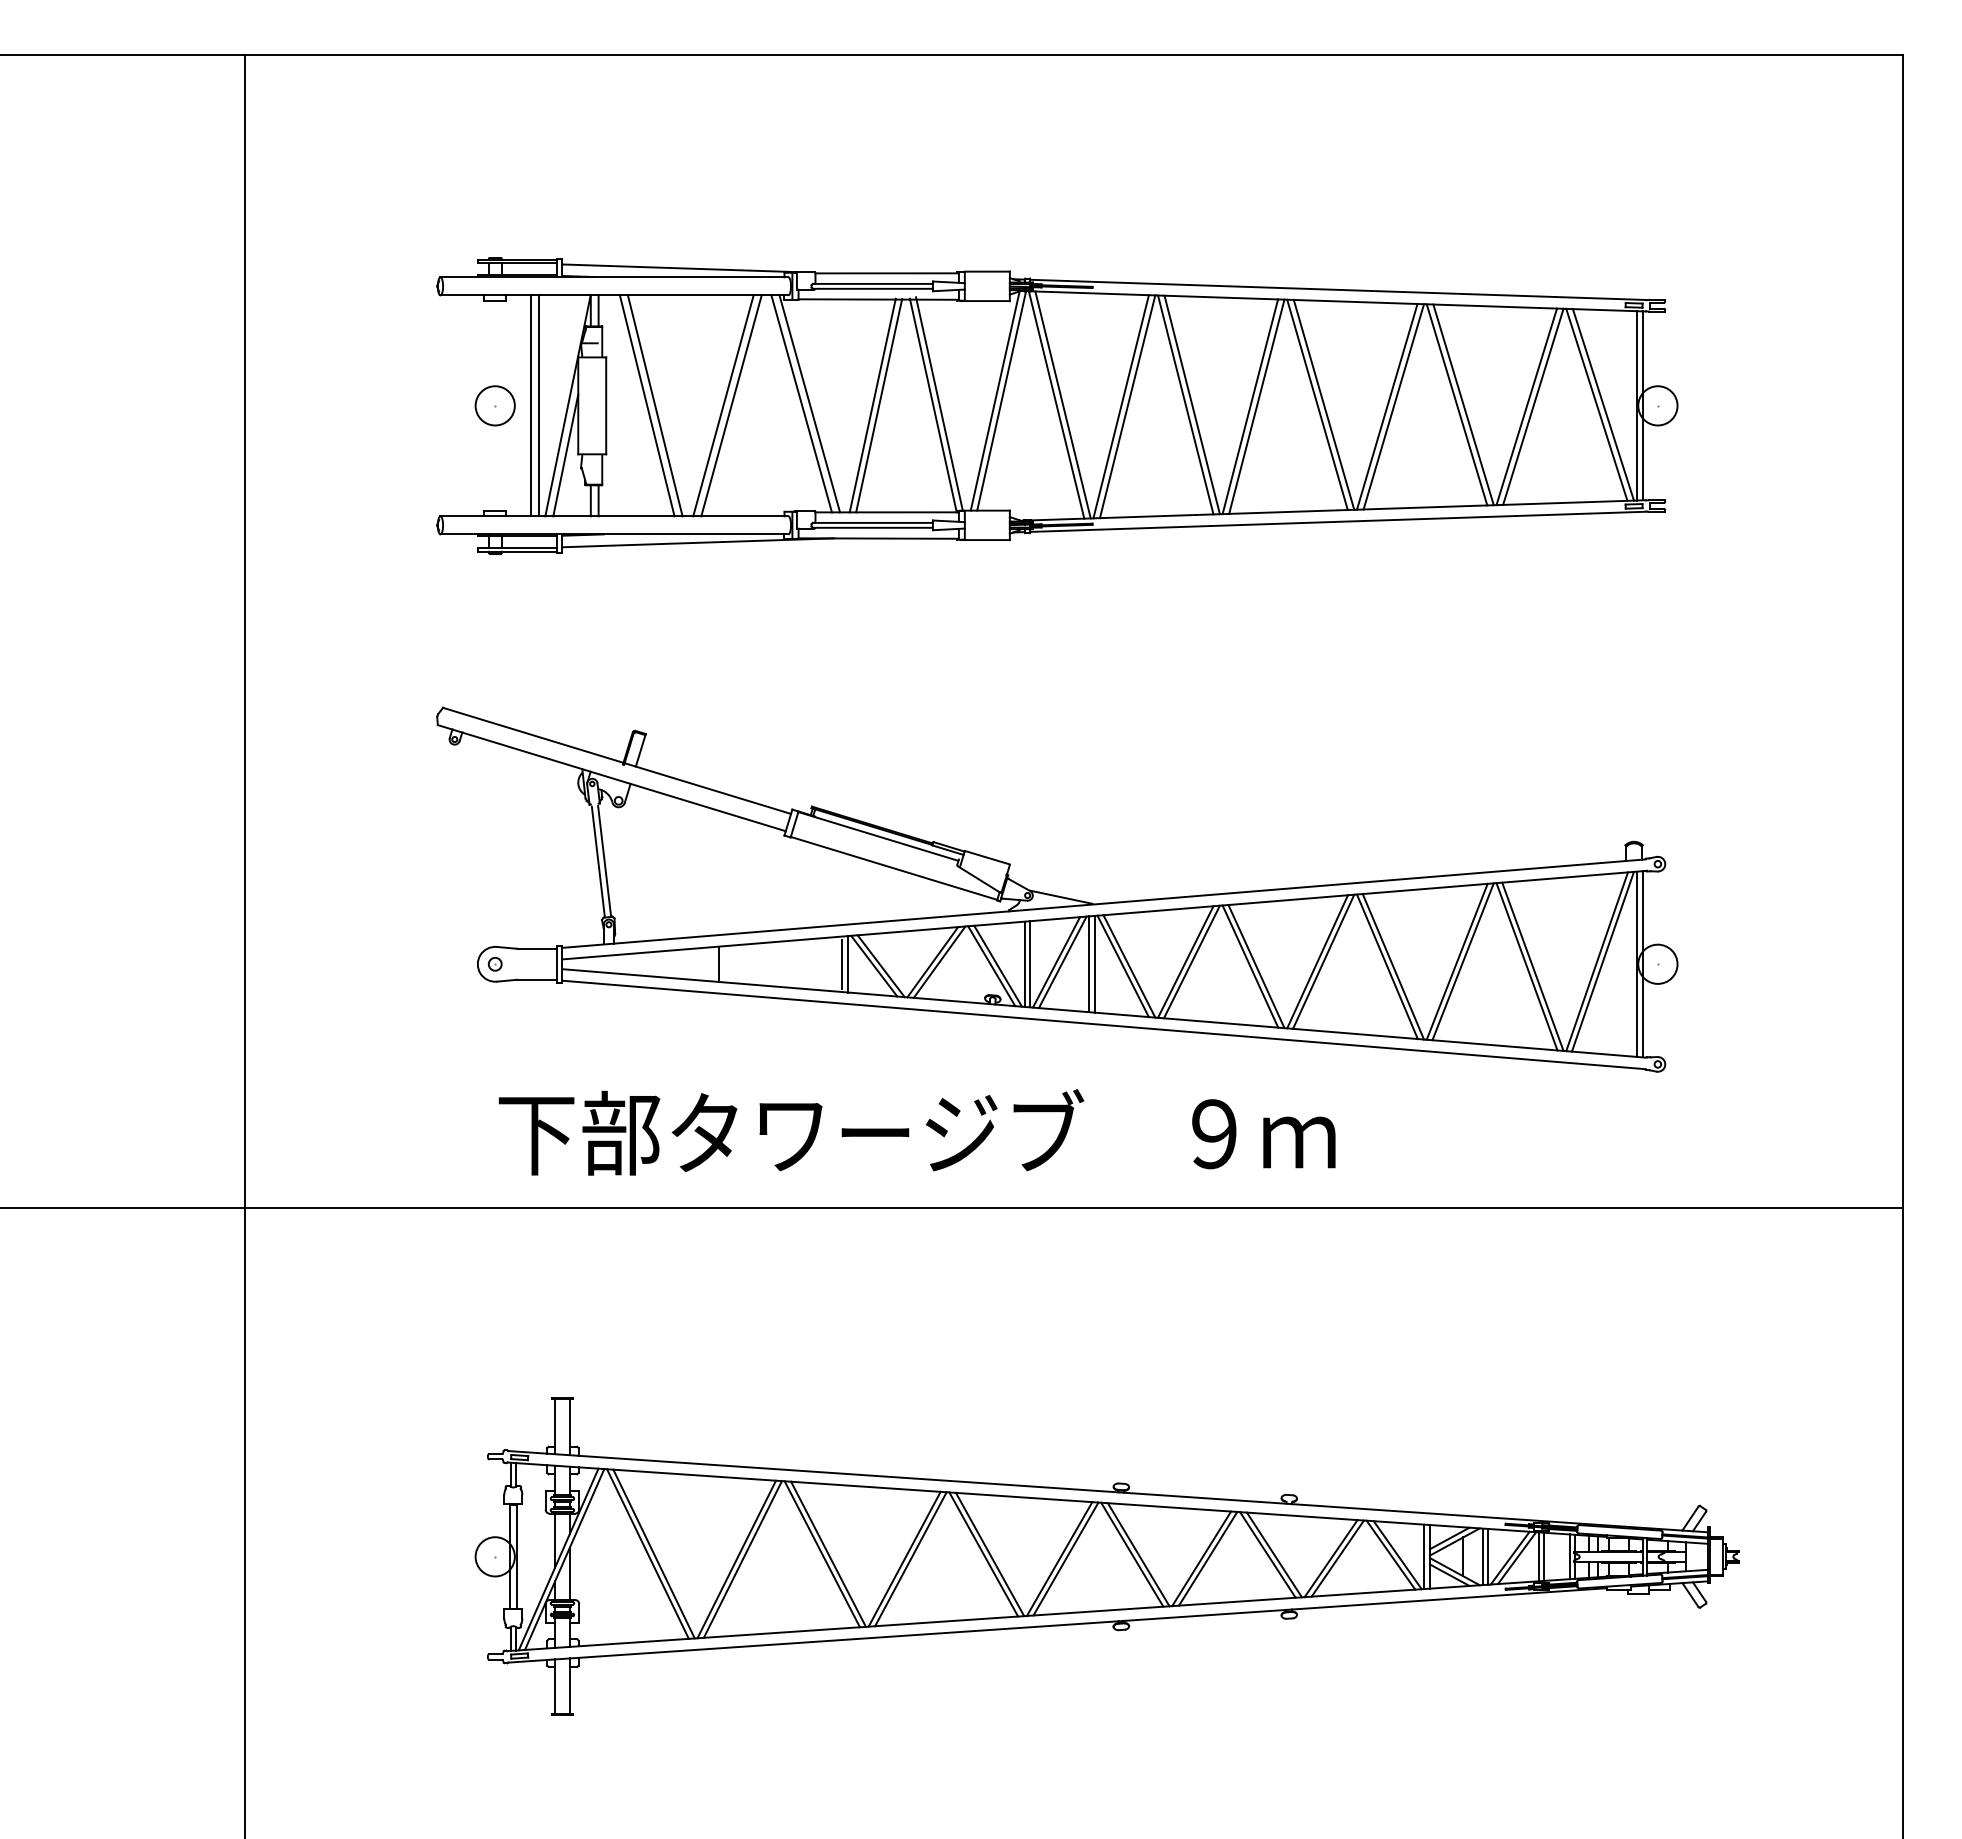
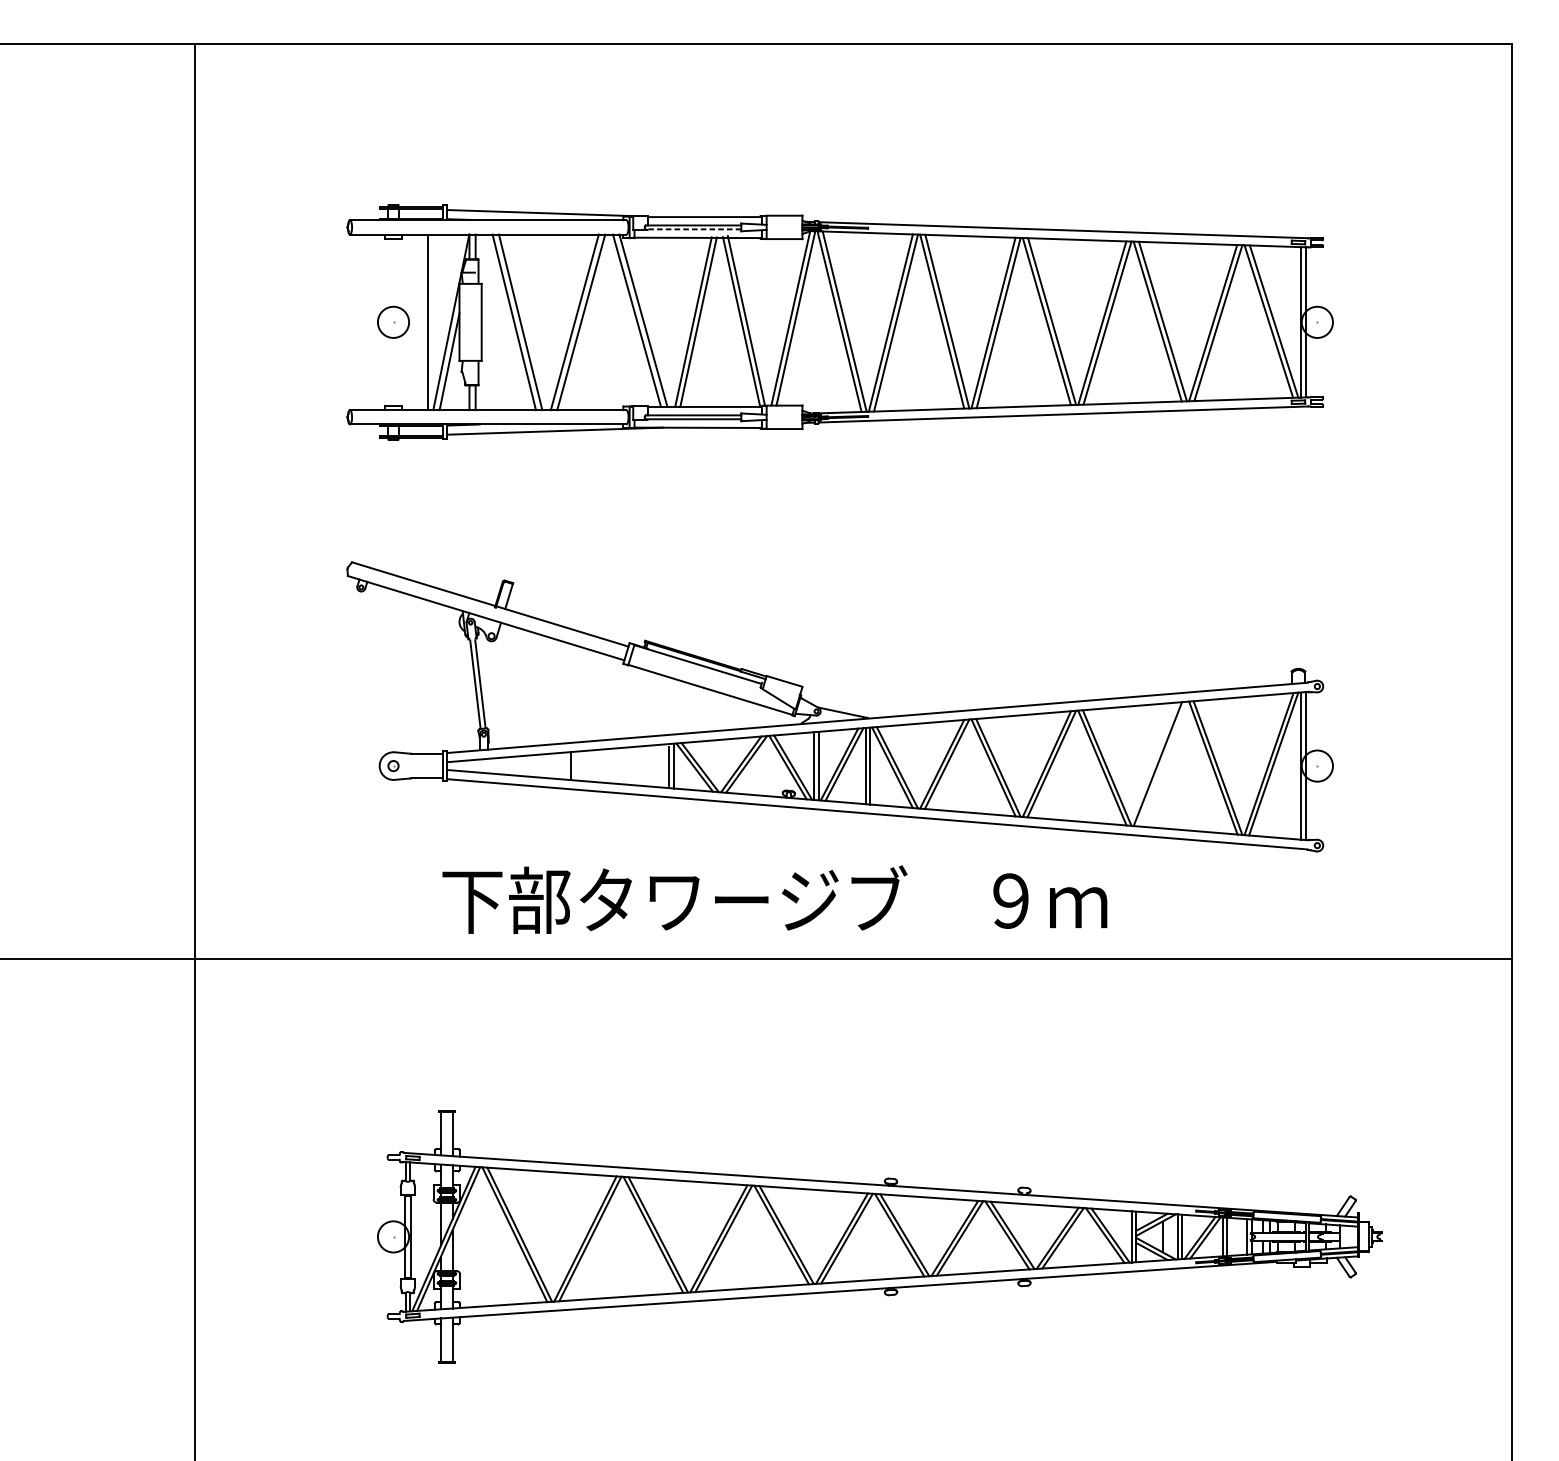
line: (872, 288) -> (693, 229), solid -> dashed
line: (531, 405) -> (422, 322), removed
line: (1462, 961) -> (1162, 763), removed
text: (916, 1132) -> (774, 899), moved

